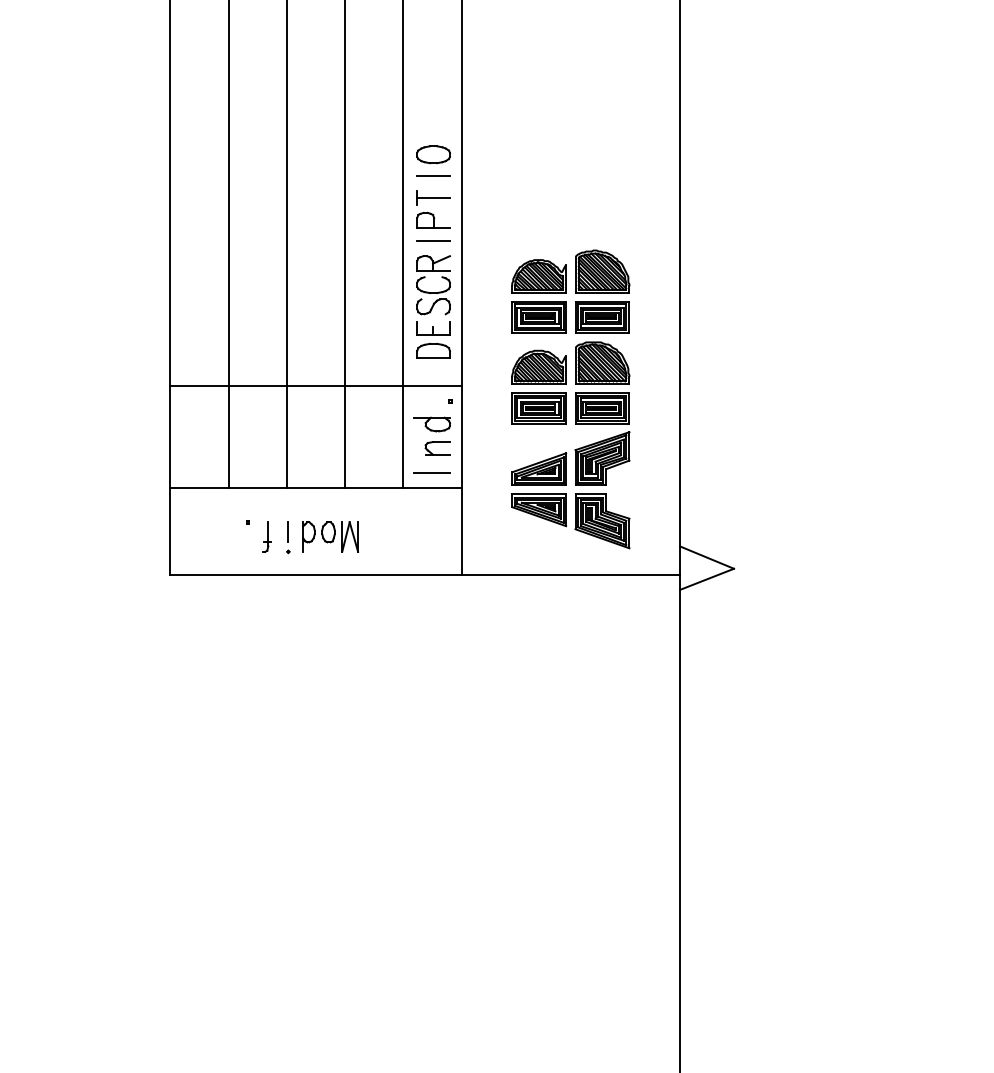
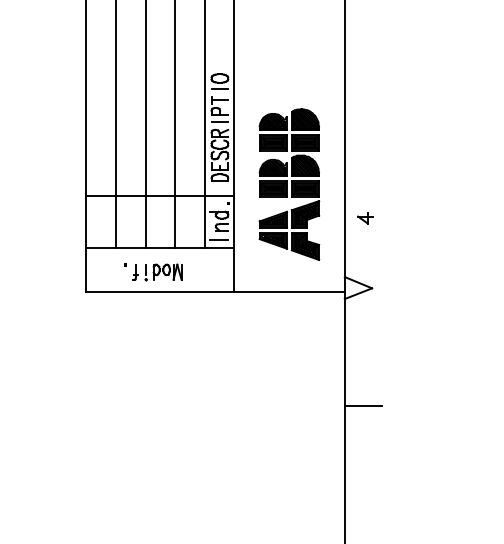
part: (570, 399) -> (289, 184), moved
part: (720, 430) -> (365, 218), added
line: (717, 801) -> (363, 406), added

